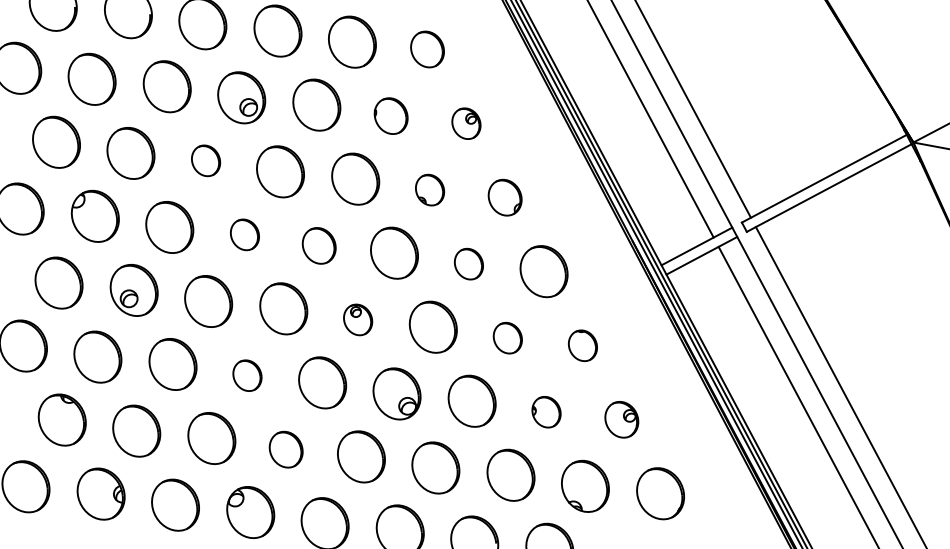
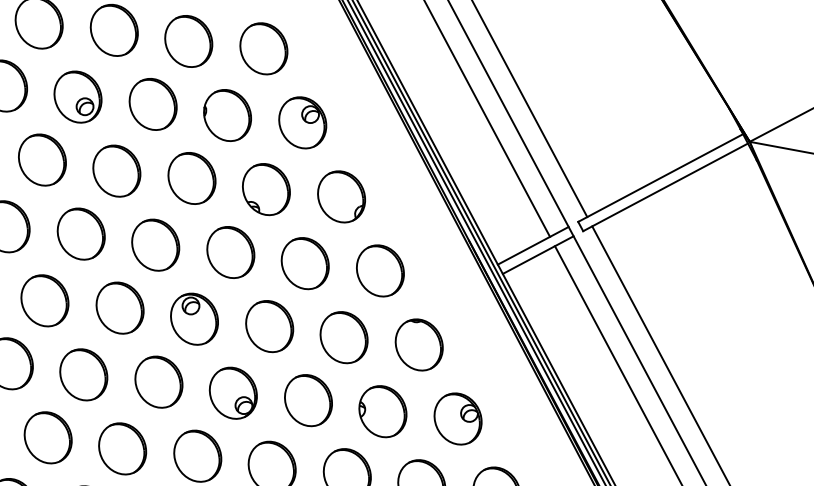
part: (427, 49) -> (263, 48), size x1.43
part: (390, 115) -> (226, 114), size x1.43
part: (466, 123) -> (302, 122), size x1.67
part: (205, 160) -> (41, 159), size x1.67
part: (429, 189) -> (265, 188), size x1.67
part: (504, 197) -> (340, 196), size x1.43
part: (244, 234) -> (80, 233), size x1.67
part: (318, 245) -> (154, 244), size x1.43
part: (468, 263) -> (304, 262), size x1.67
part: (357, 319) -> (193, 318), size x1.67
part: (507, 337) -> (343, 336), size x1.67
part: (582, 345) -> (418, 344), size x1.67
part: (247, 375) -> (83, 374), size x1.67
part: (546, 411) -> (382, 410), size x1.67
part: (621, 419) -> (457, 418), size x1.43
part: (285, 449) -> (121, 448), size x1.43

